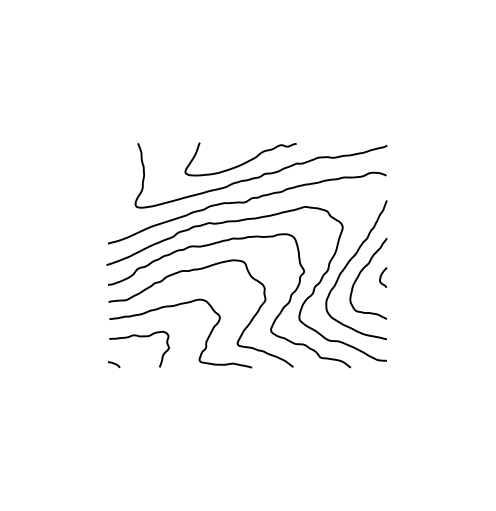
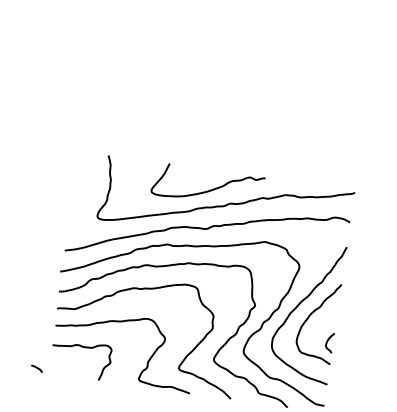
curve: (381, 277) -> (327, 342), moved
curve: (114, 364) -> (37, 368), moved

